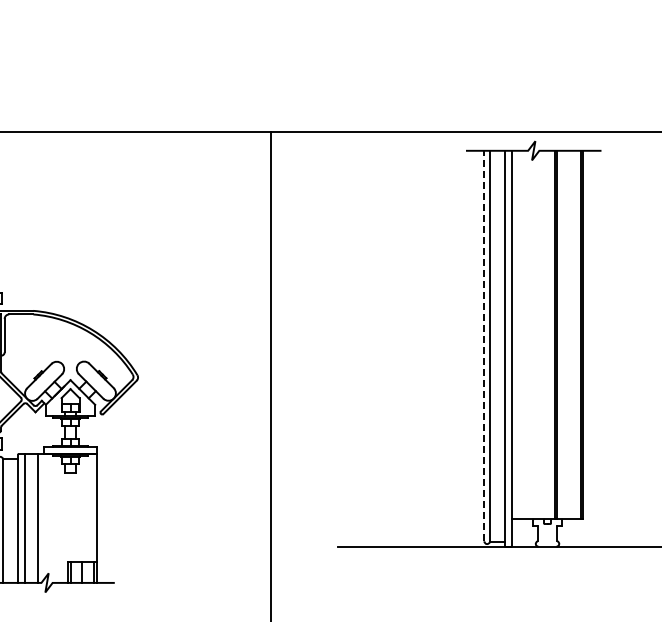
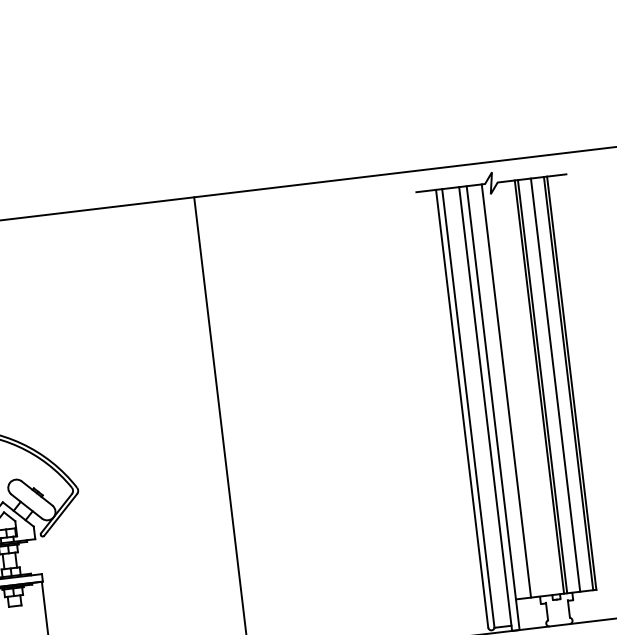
line: (525, 334) -> (506, 390), added
line: (569, 334) -> (556, 384), added
line: (484, 345) -> (462, 408), dashed -> solid

